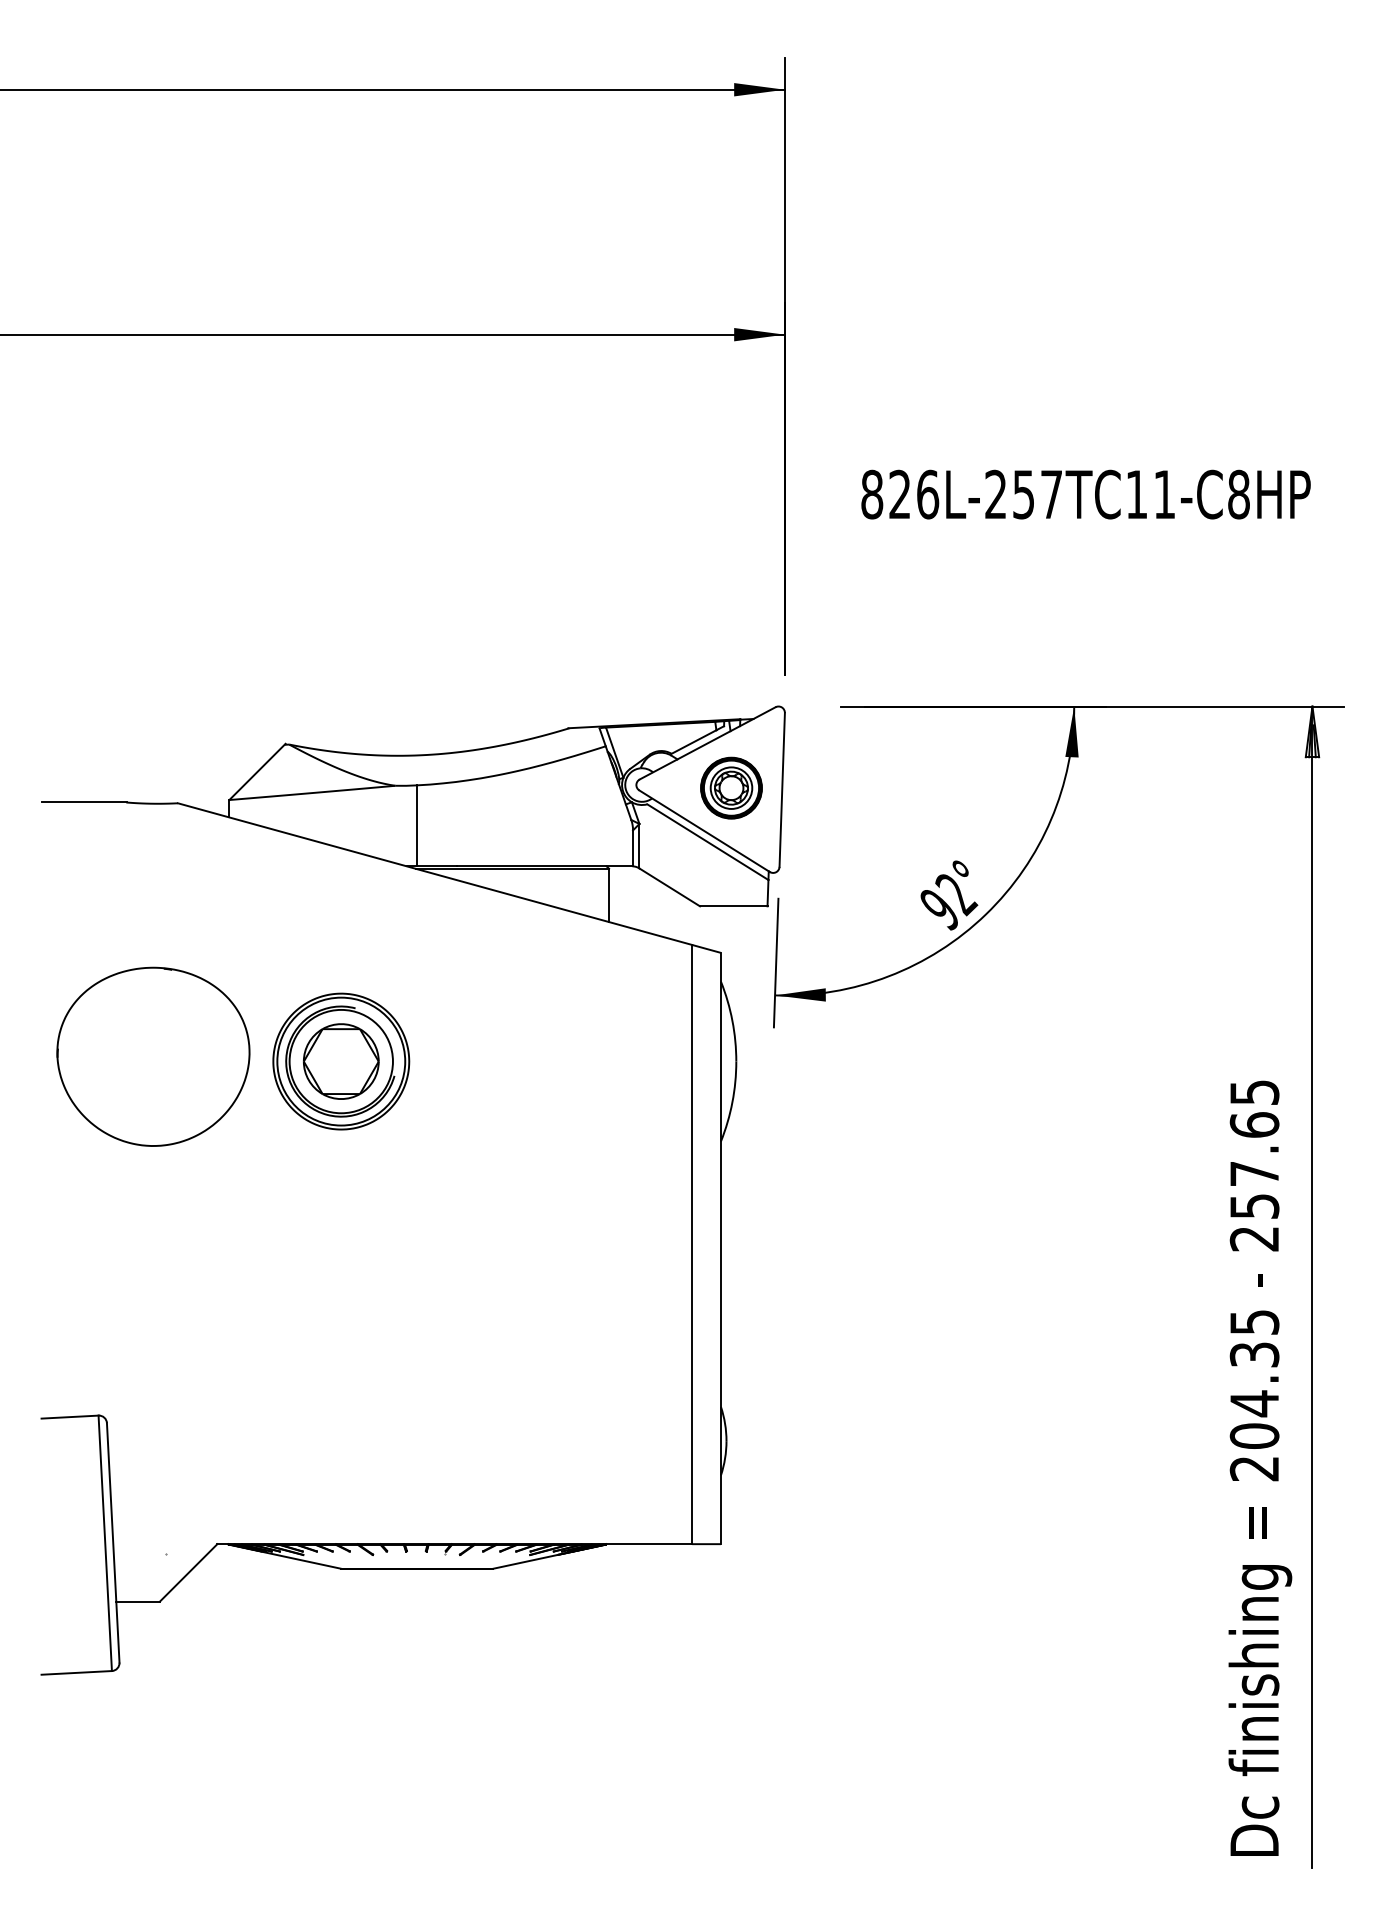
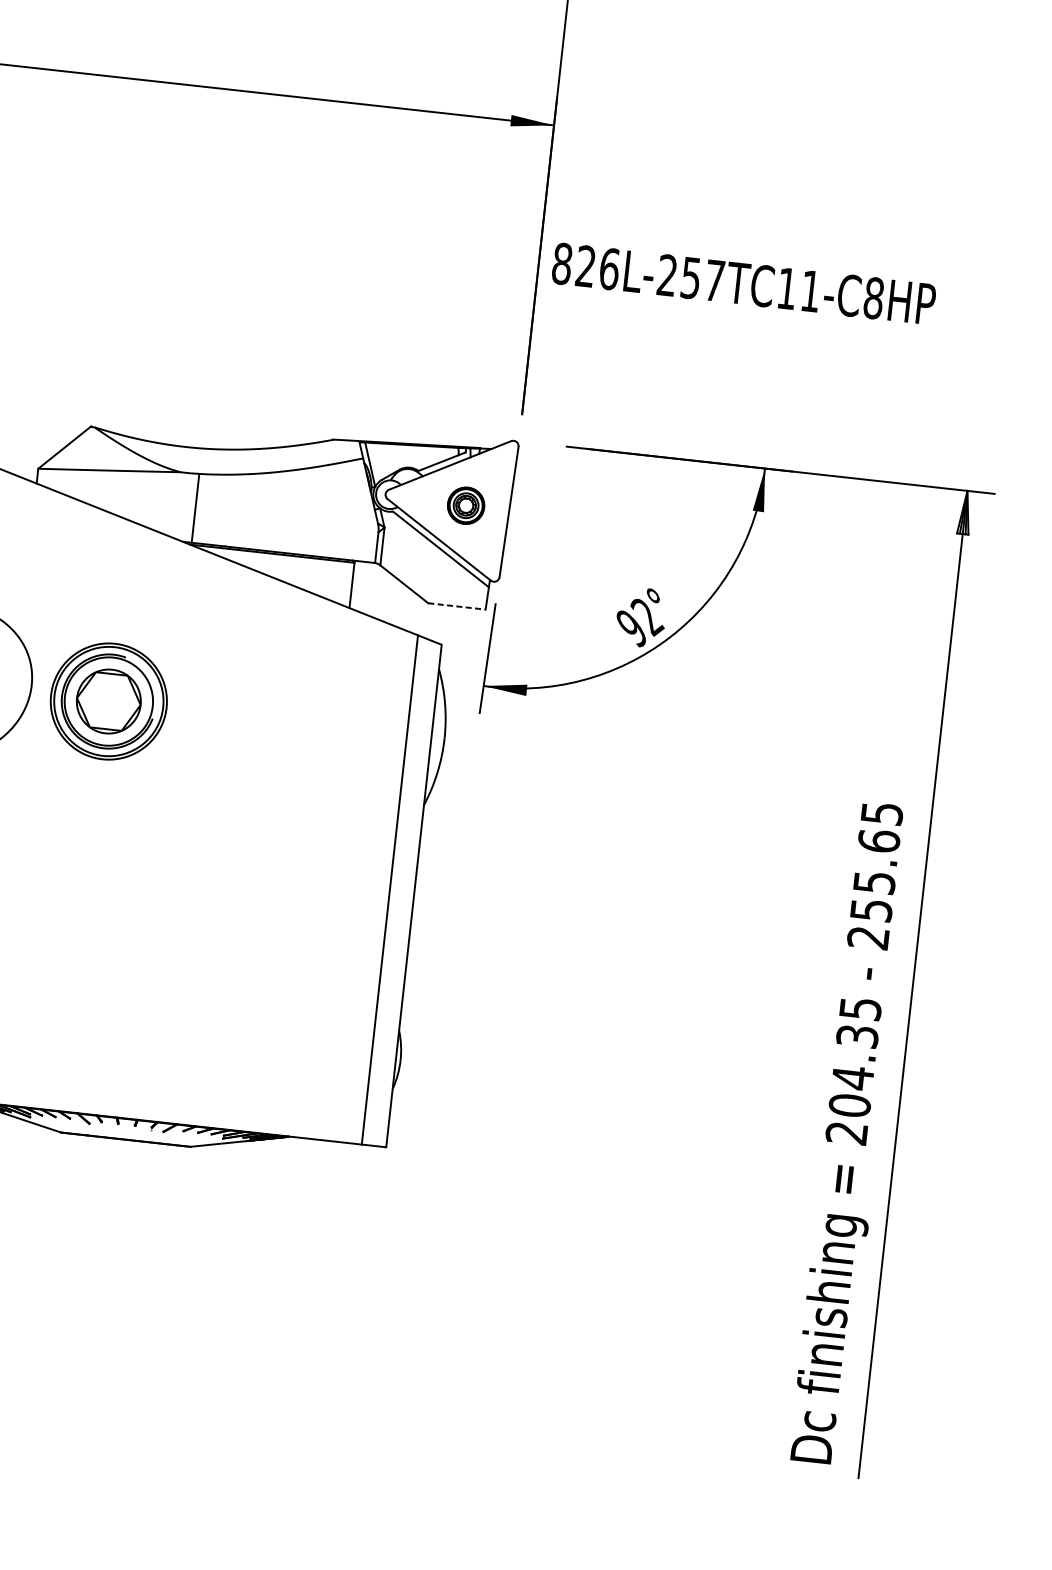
text: (1085, 494) -> (743, 283), moved
part: (731, 787) -> (466, 505), size x0.7
line: (733, 906) -> (456, 606), solid -> dashed
text: (1254, 1174) -> (874, 883), 257.65 -> 255.65

